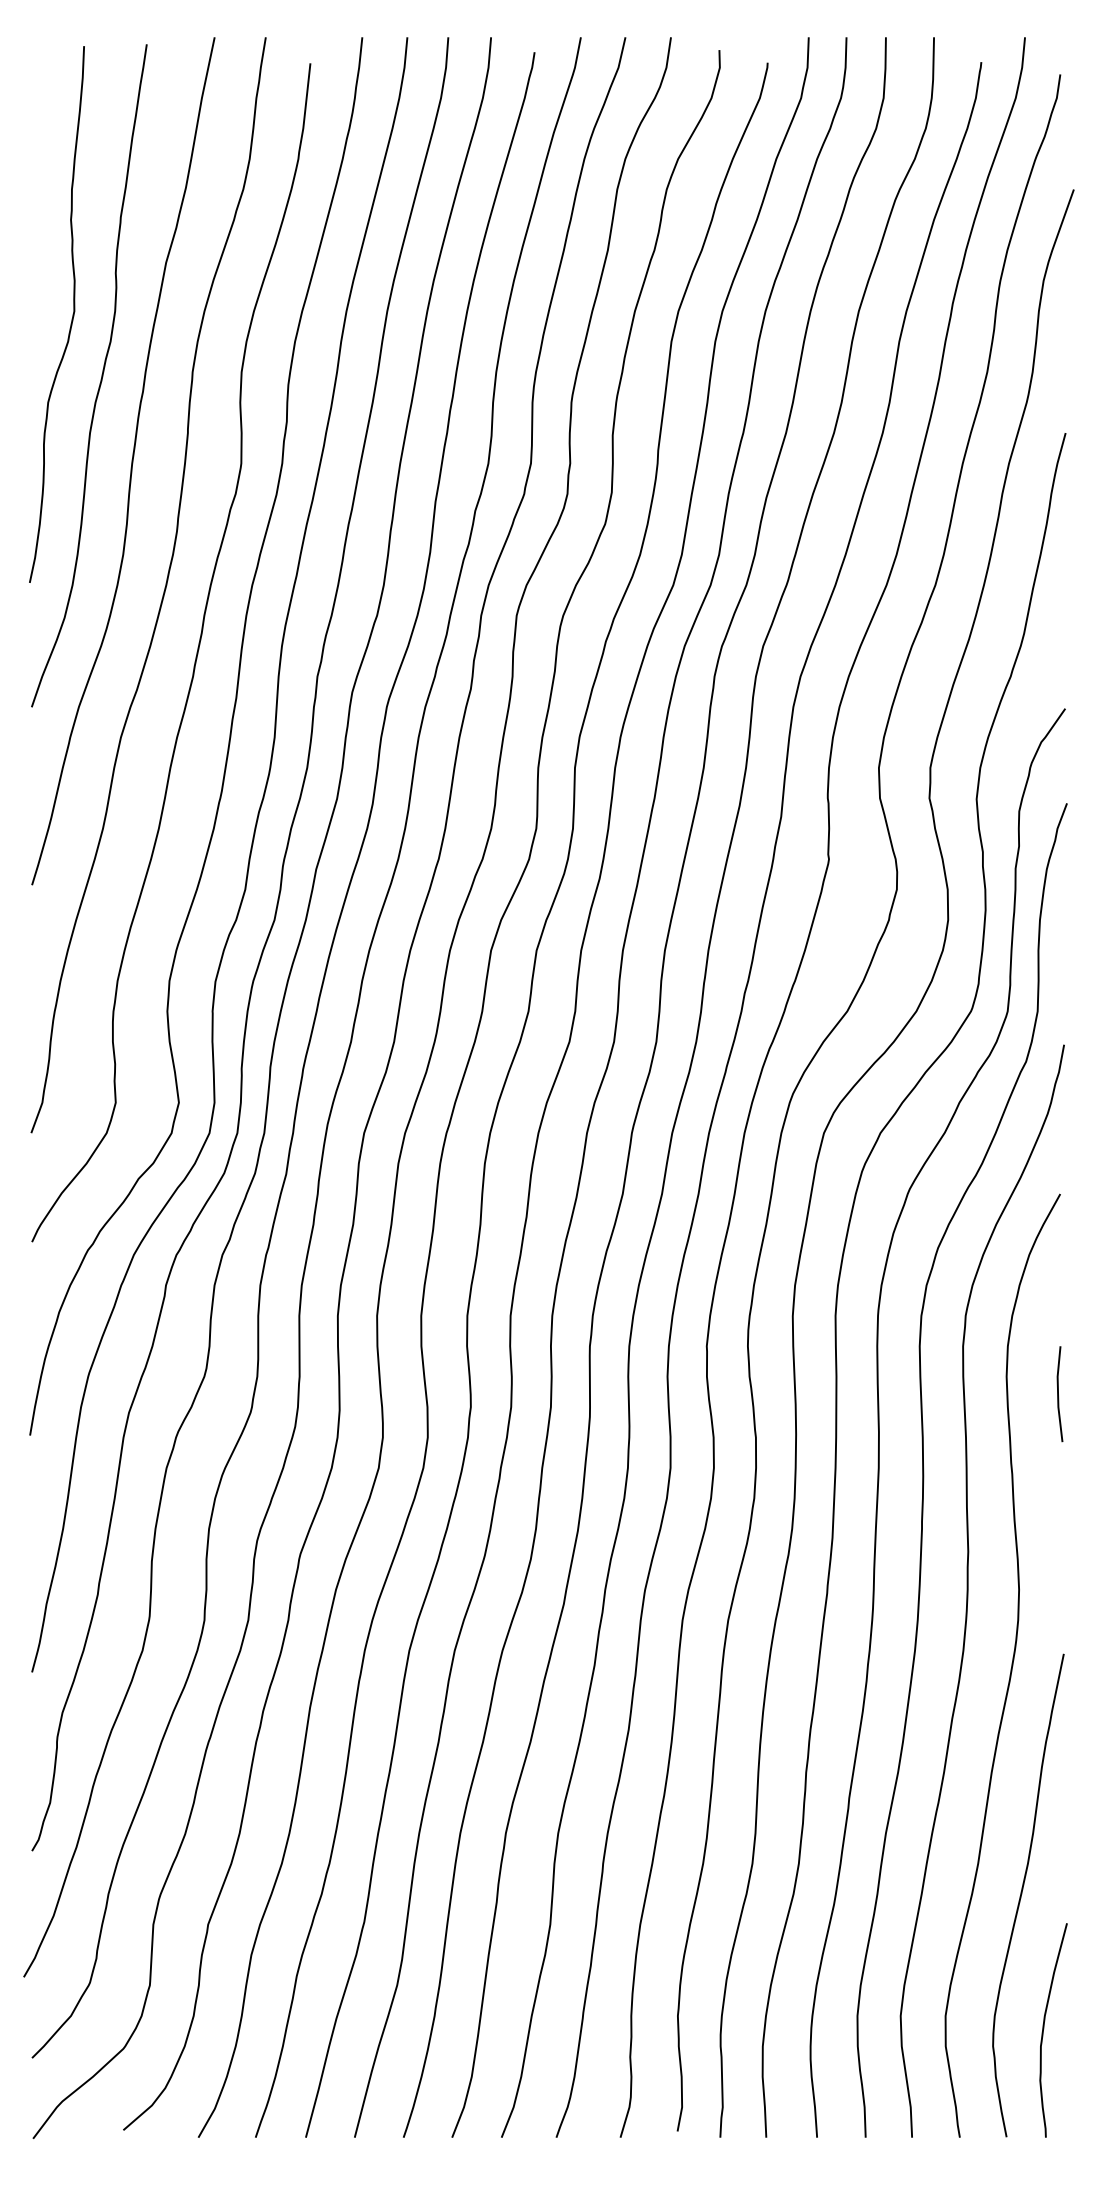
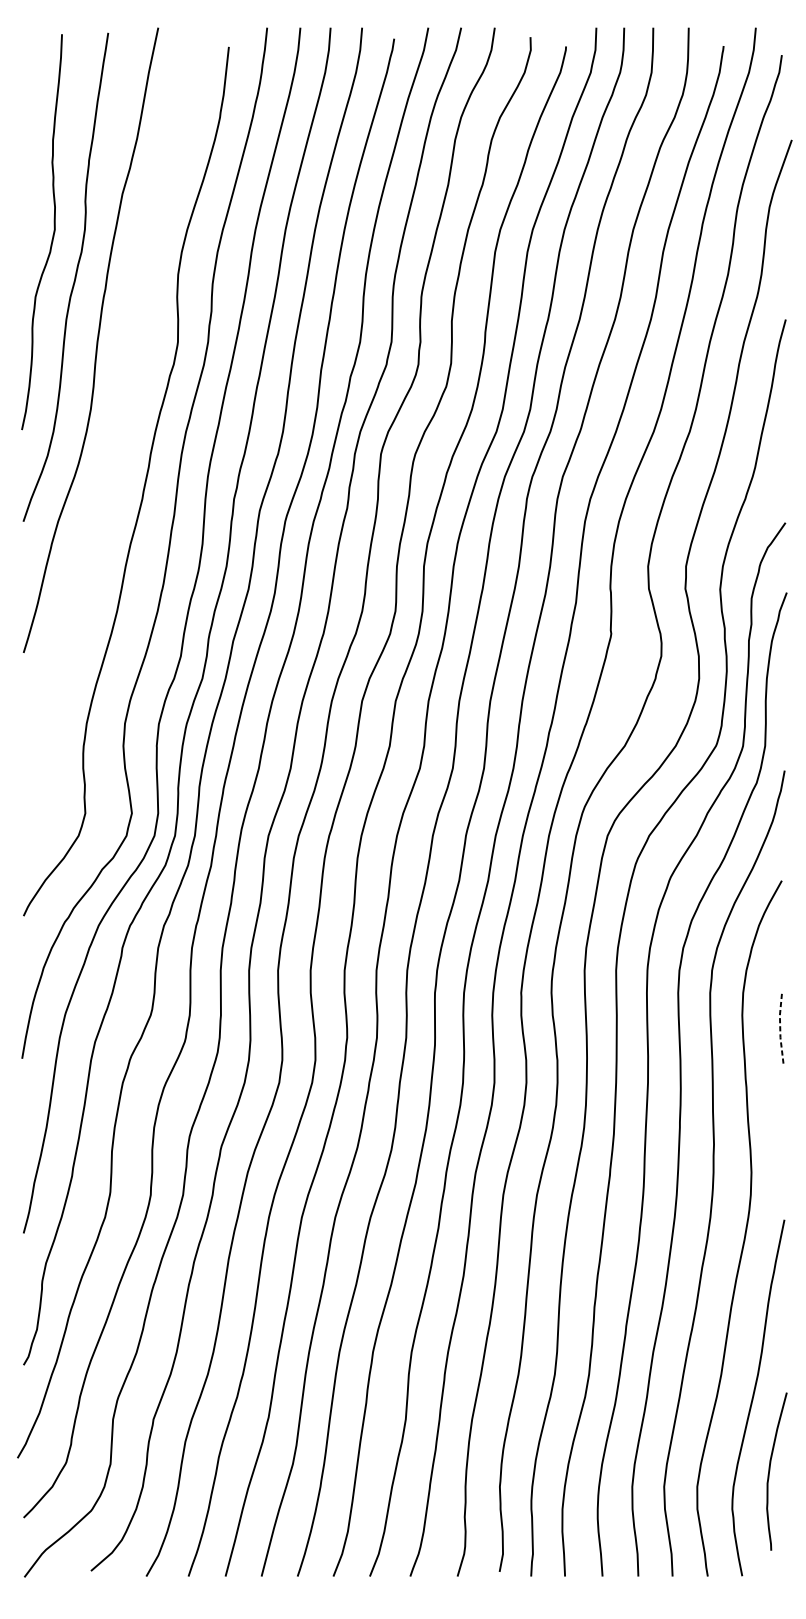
curve: (164, 587) -> (121, 433), removed
line: (1058, 1394) -> (780, 1028), solid -> dashed
curve: (1044, 2028) -> (770, 1470), moved

